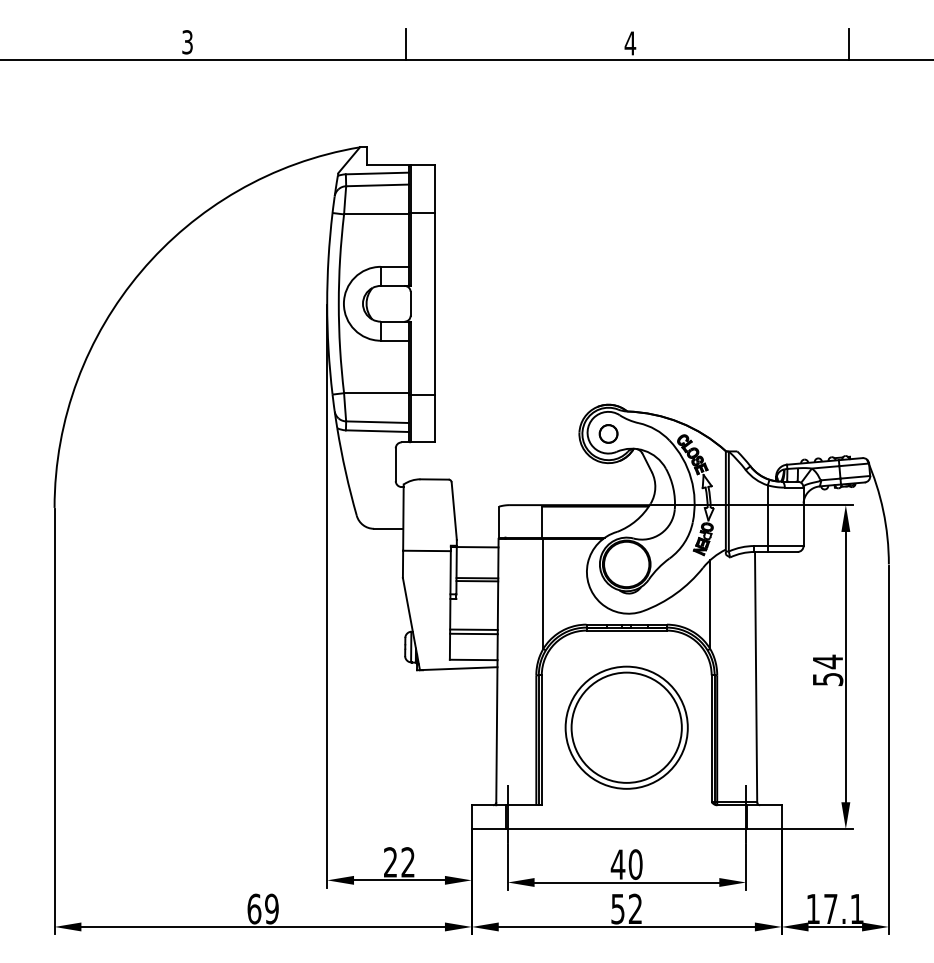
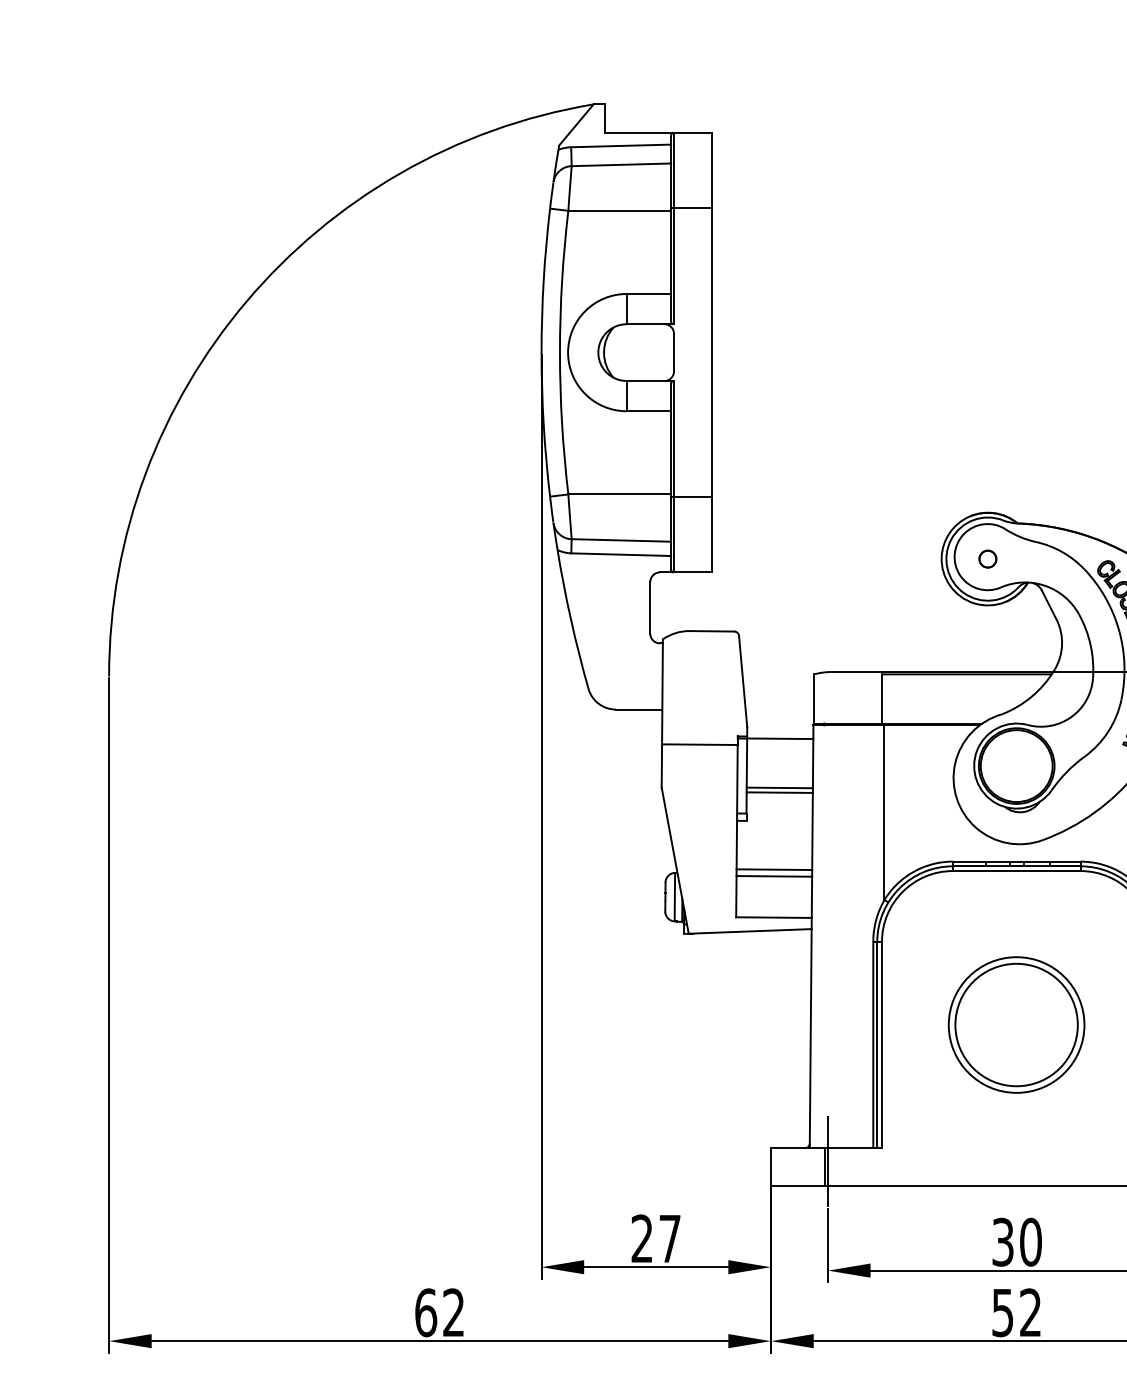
part: (608, 433) -> (987, 558), size x0.6
part: (626, 727) -> (1016, 1024), size x0.7
text: (407, 862) -> (668, 1238), 22 -> 27
text: (617, 864) -> (1002, 1242), 40 -> 30
text: (271, 908) -> (453, 1311), 69 -> 62

